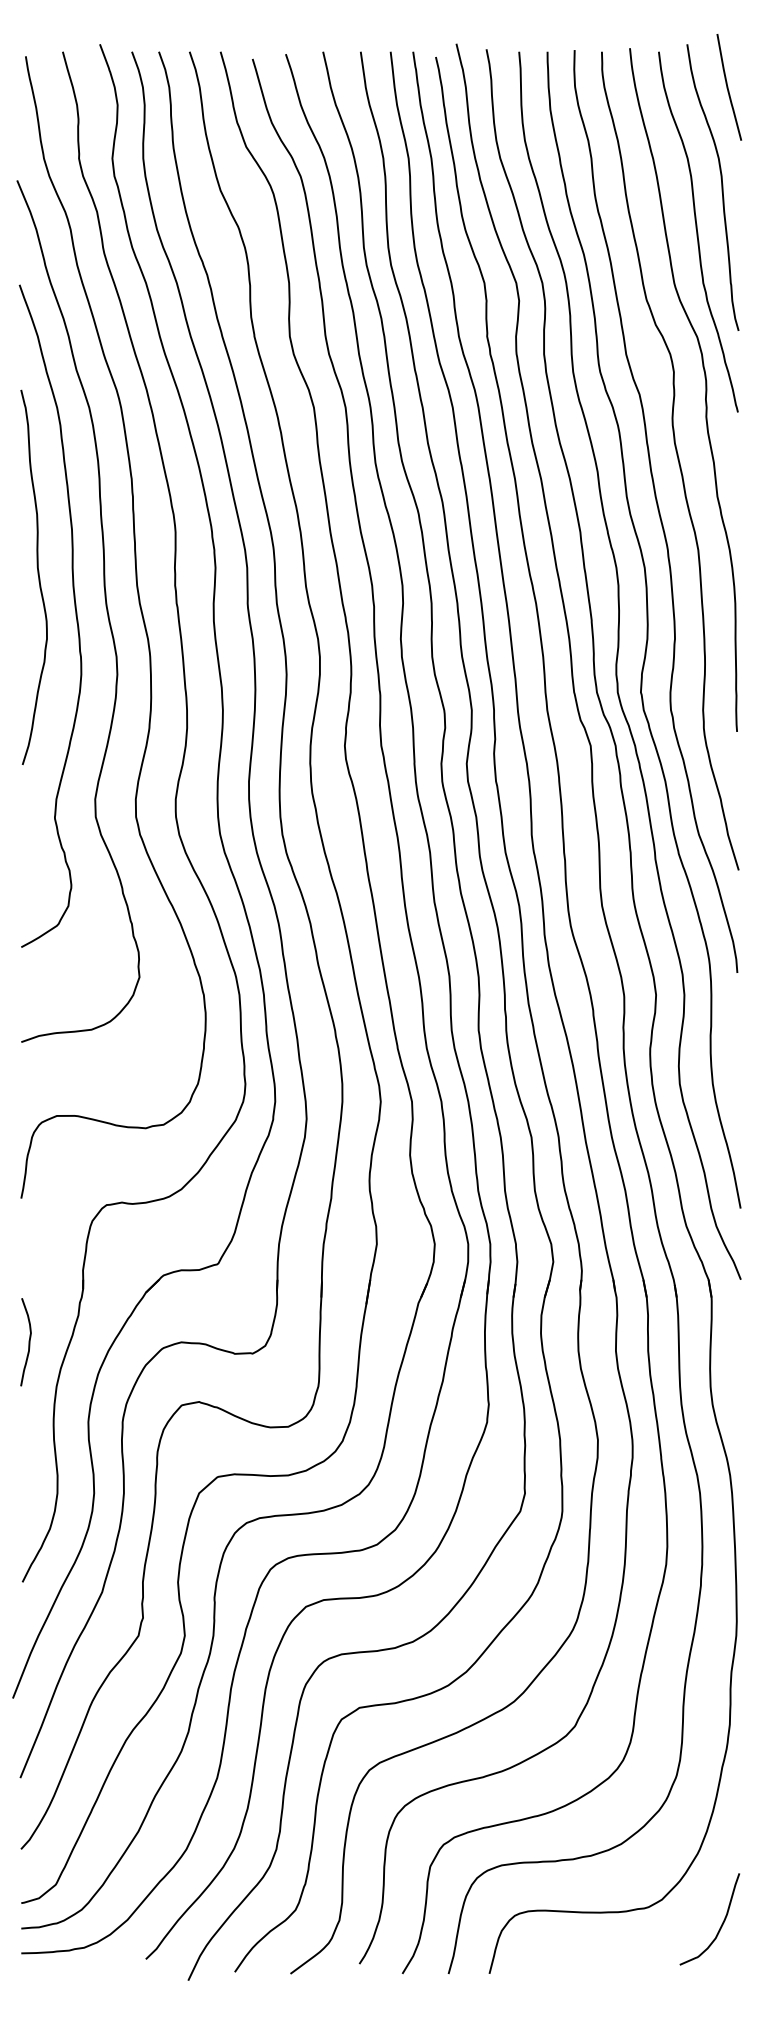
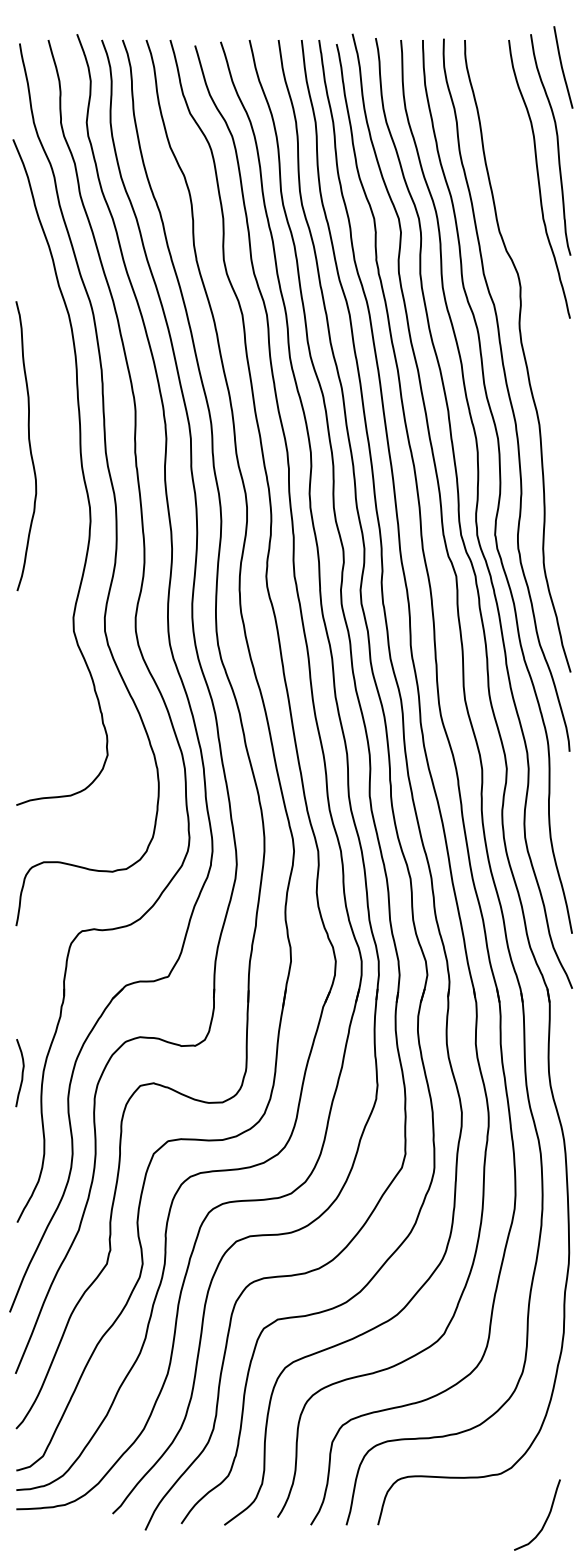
curve: (704, 390) -> (544, 301), removed
curve: (74, 611) -> (57, 472), removed
curve: (27, 1342) -> (21, 1073), moved
curve: (720, 1925) -> (545, 1519), moved

